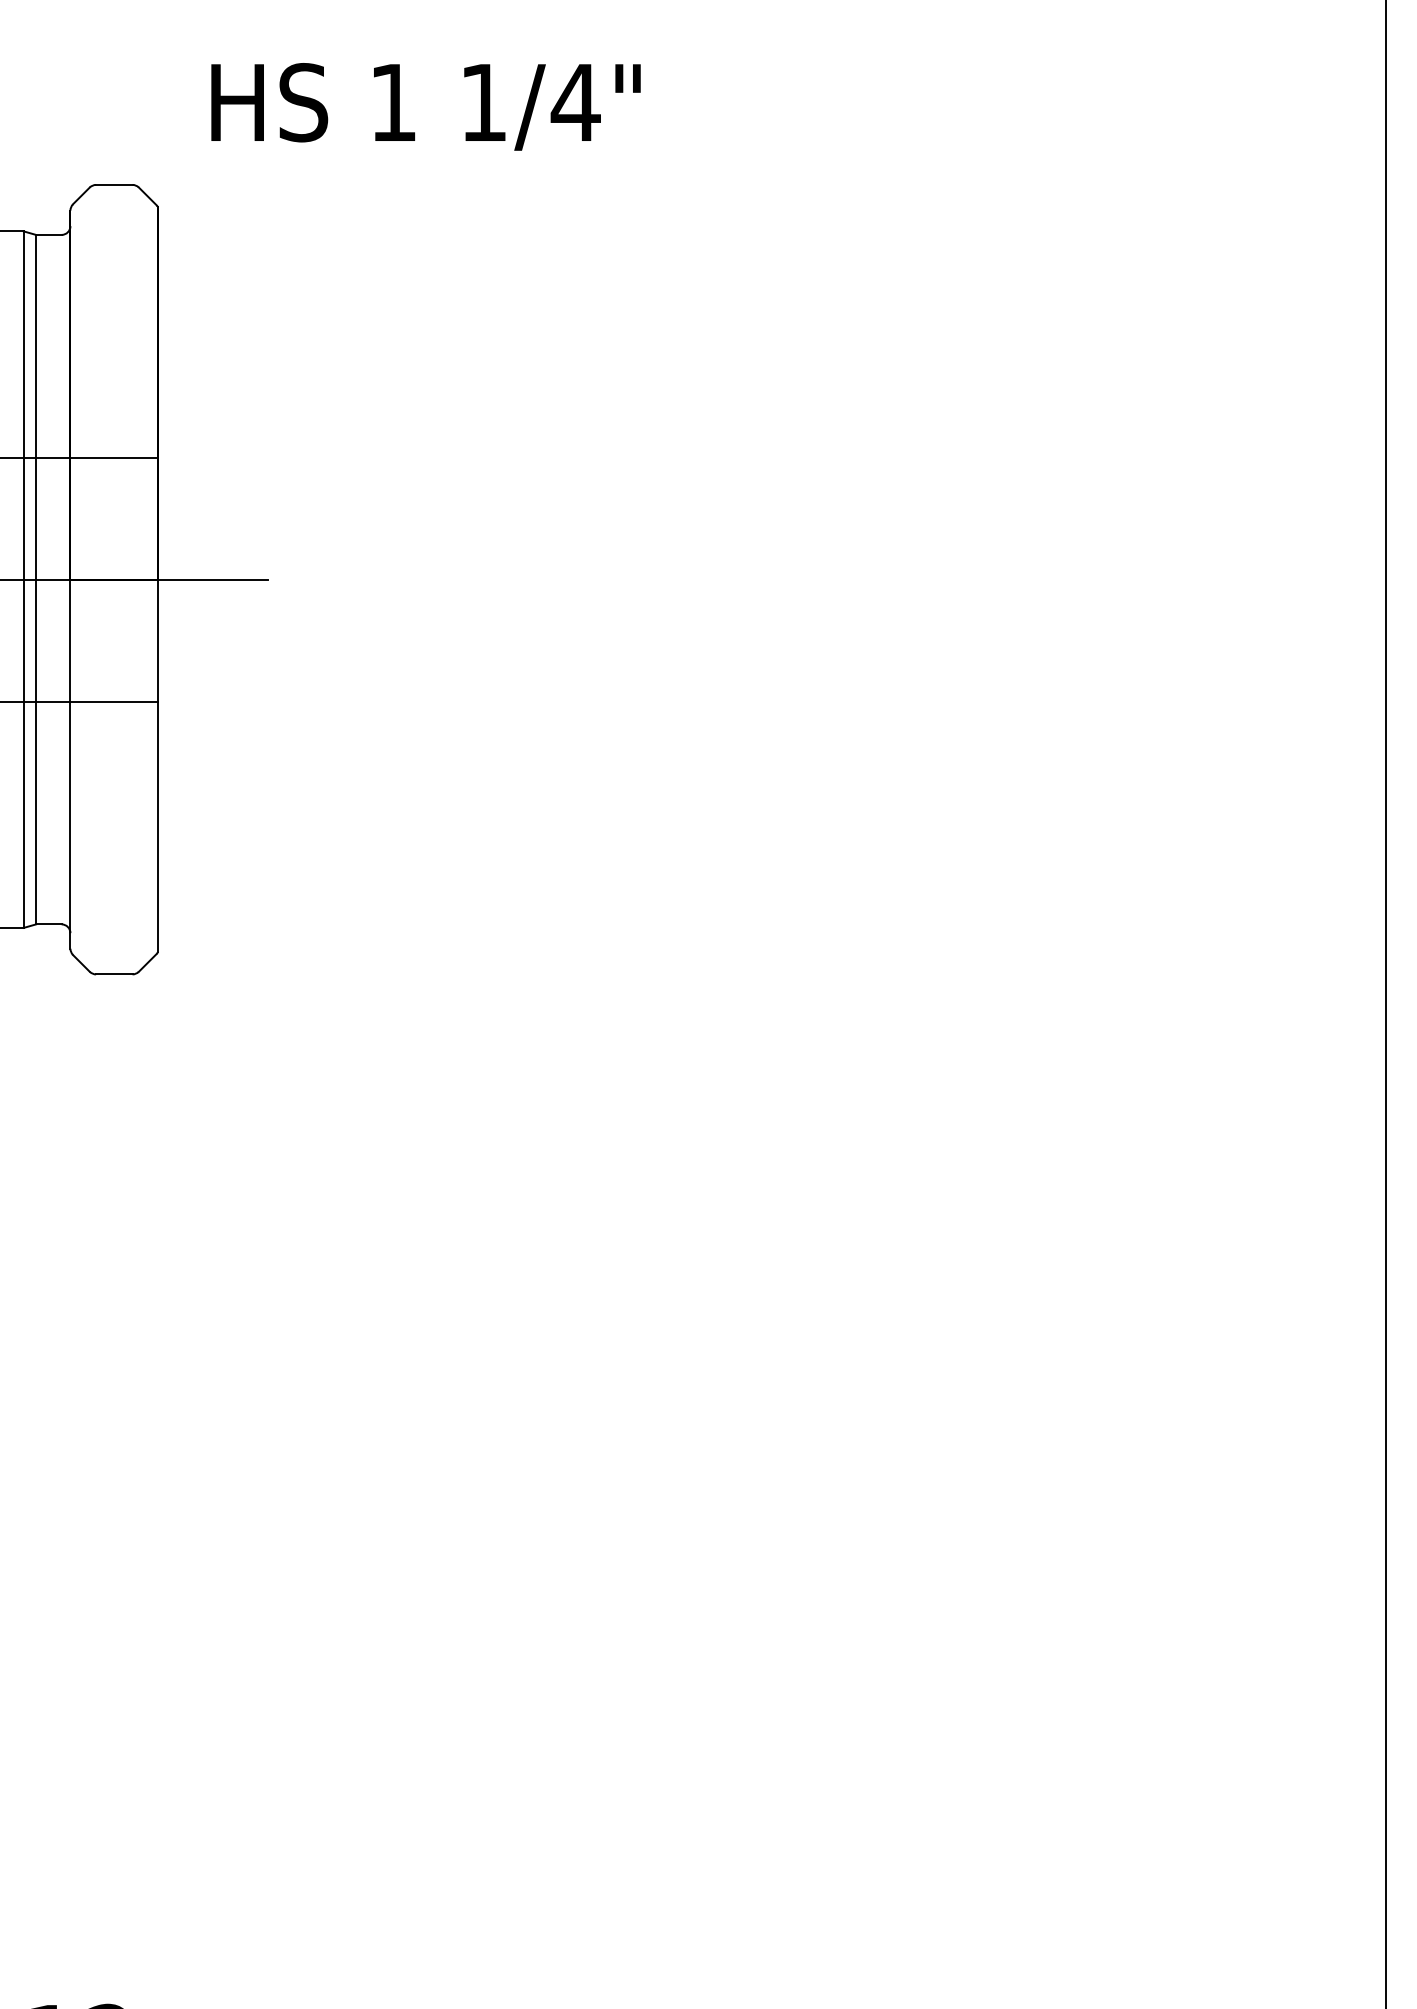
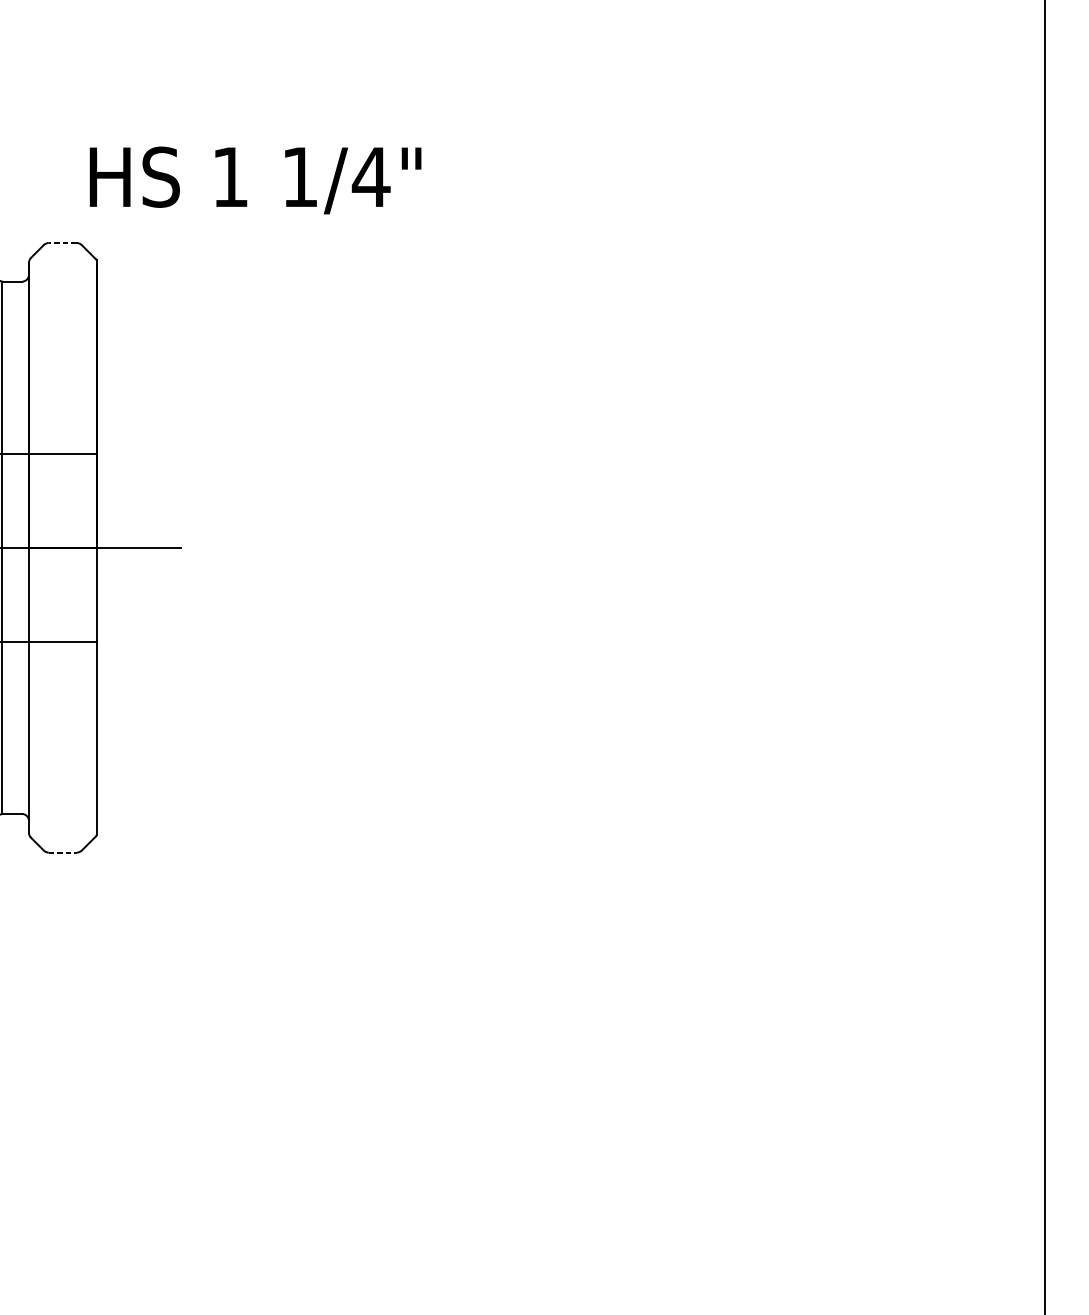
text: (425, 106) -> (255, 180), moved
line: (113, 184) -> (62, 242), solid -> dashed
line: (114, 974) -> (62, 852), solid -> dashed

